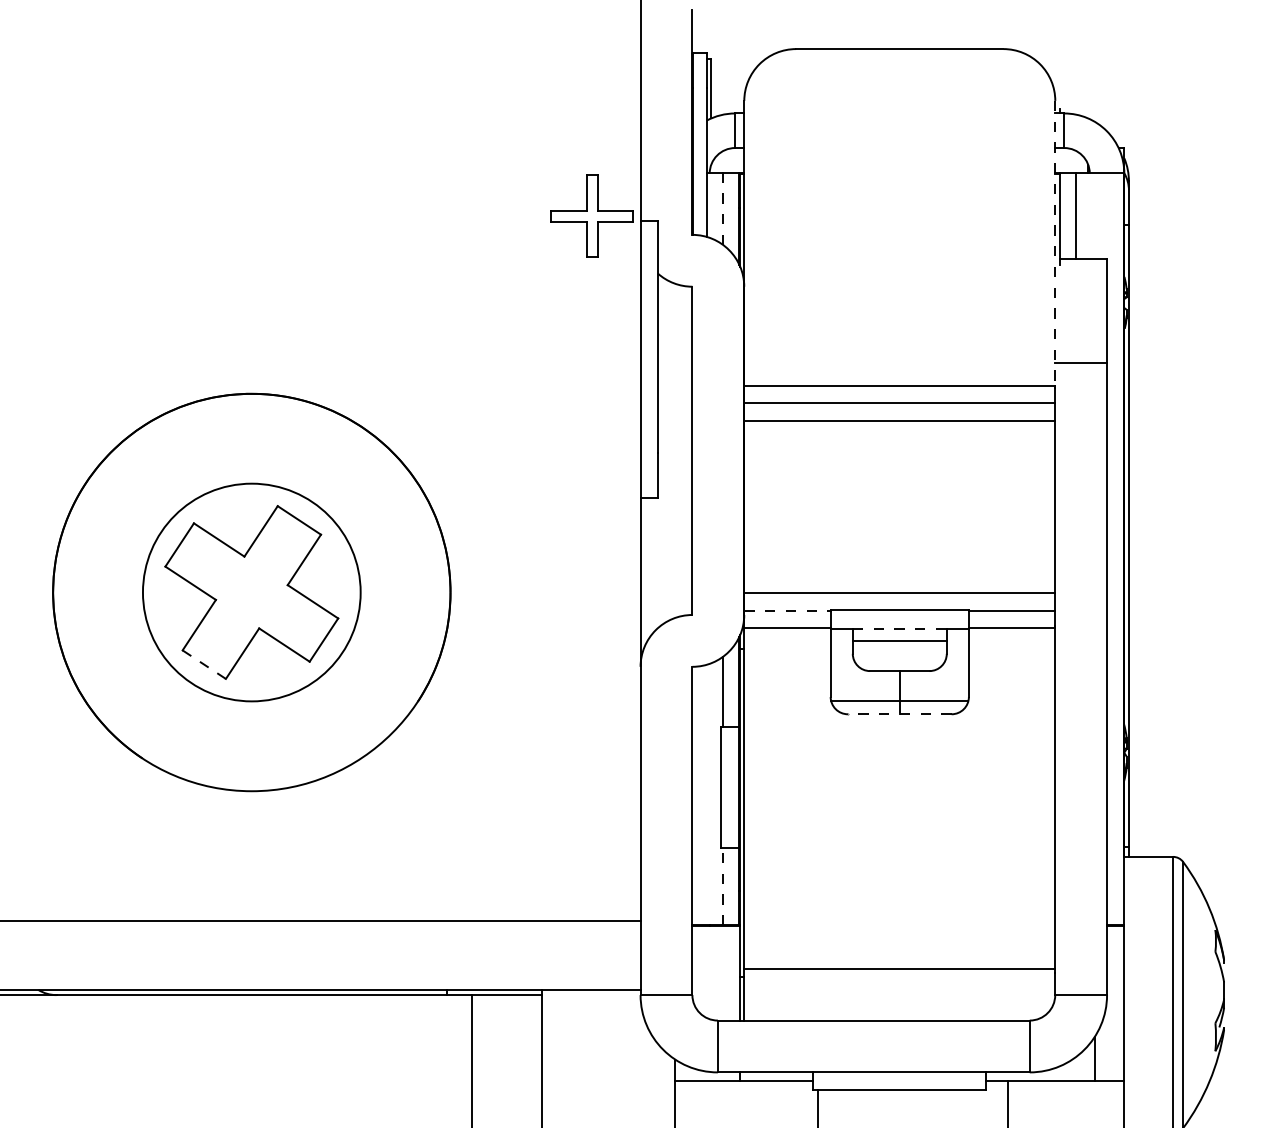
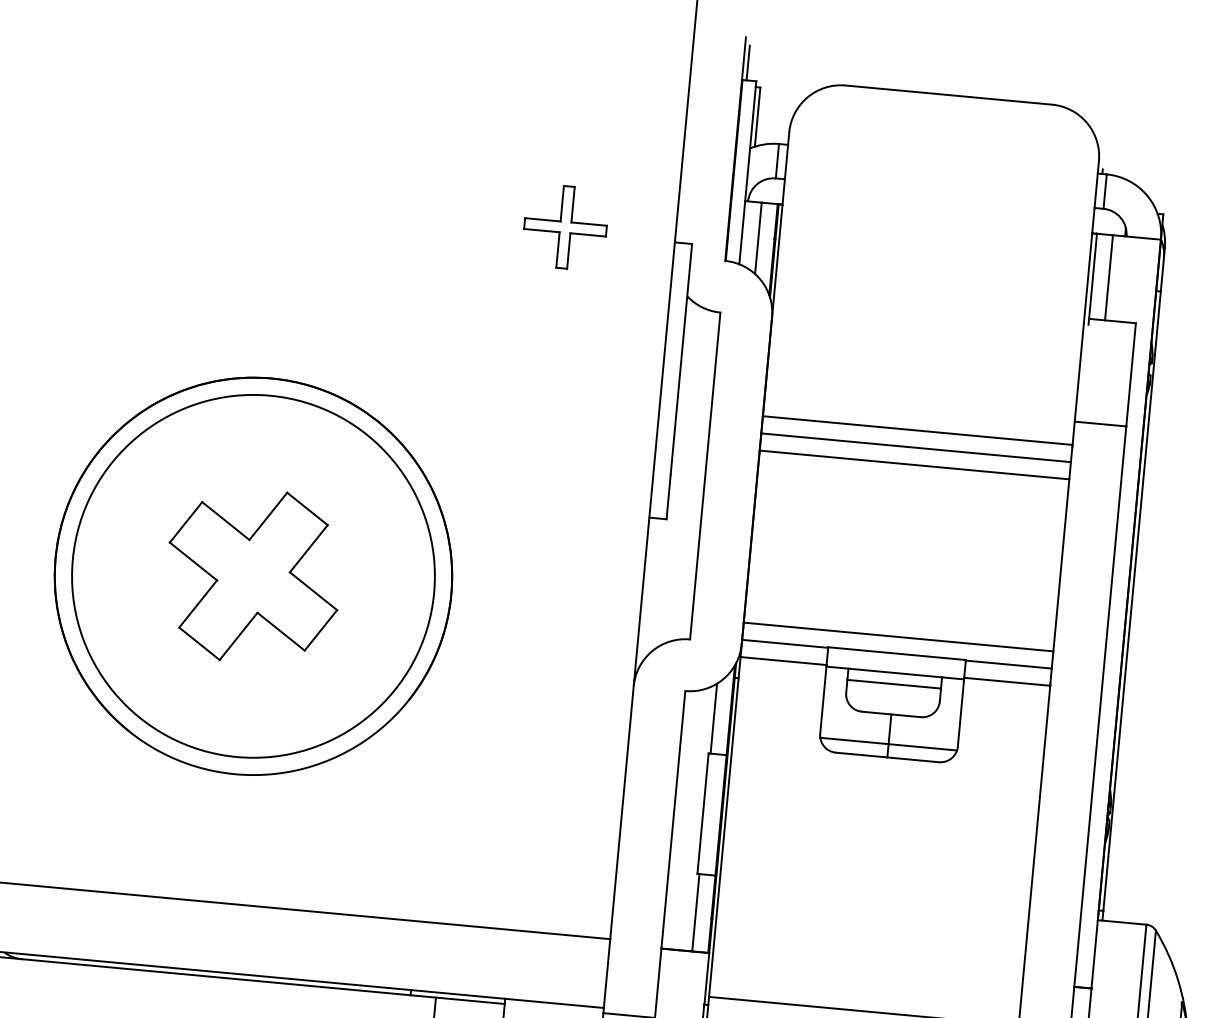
line: (697, 35) -> (748, 62), added
line: (723, 209) -> (758, 238), dashed -> solid
part: (591, 215) -> (564, 226), moved
line: (1055, 243) -> (1085, 303), dashed -> solid
circle: (251, 592) -> (253, 576), size x1.67
line: (787, 610) -> (785, 643), dashed -> solid
line: (899, 629) -> (894, 673), dashed -> solid
line: (204, 664) -> (199, 643), dashed -> solid
line: (899, 714) -> (887, 757), dashed -> solid
line: (723, 886) -> (695, 912), dashed -> solid

